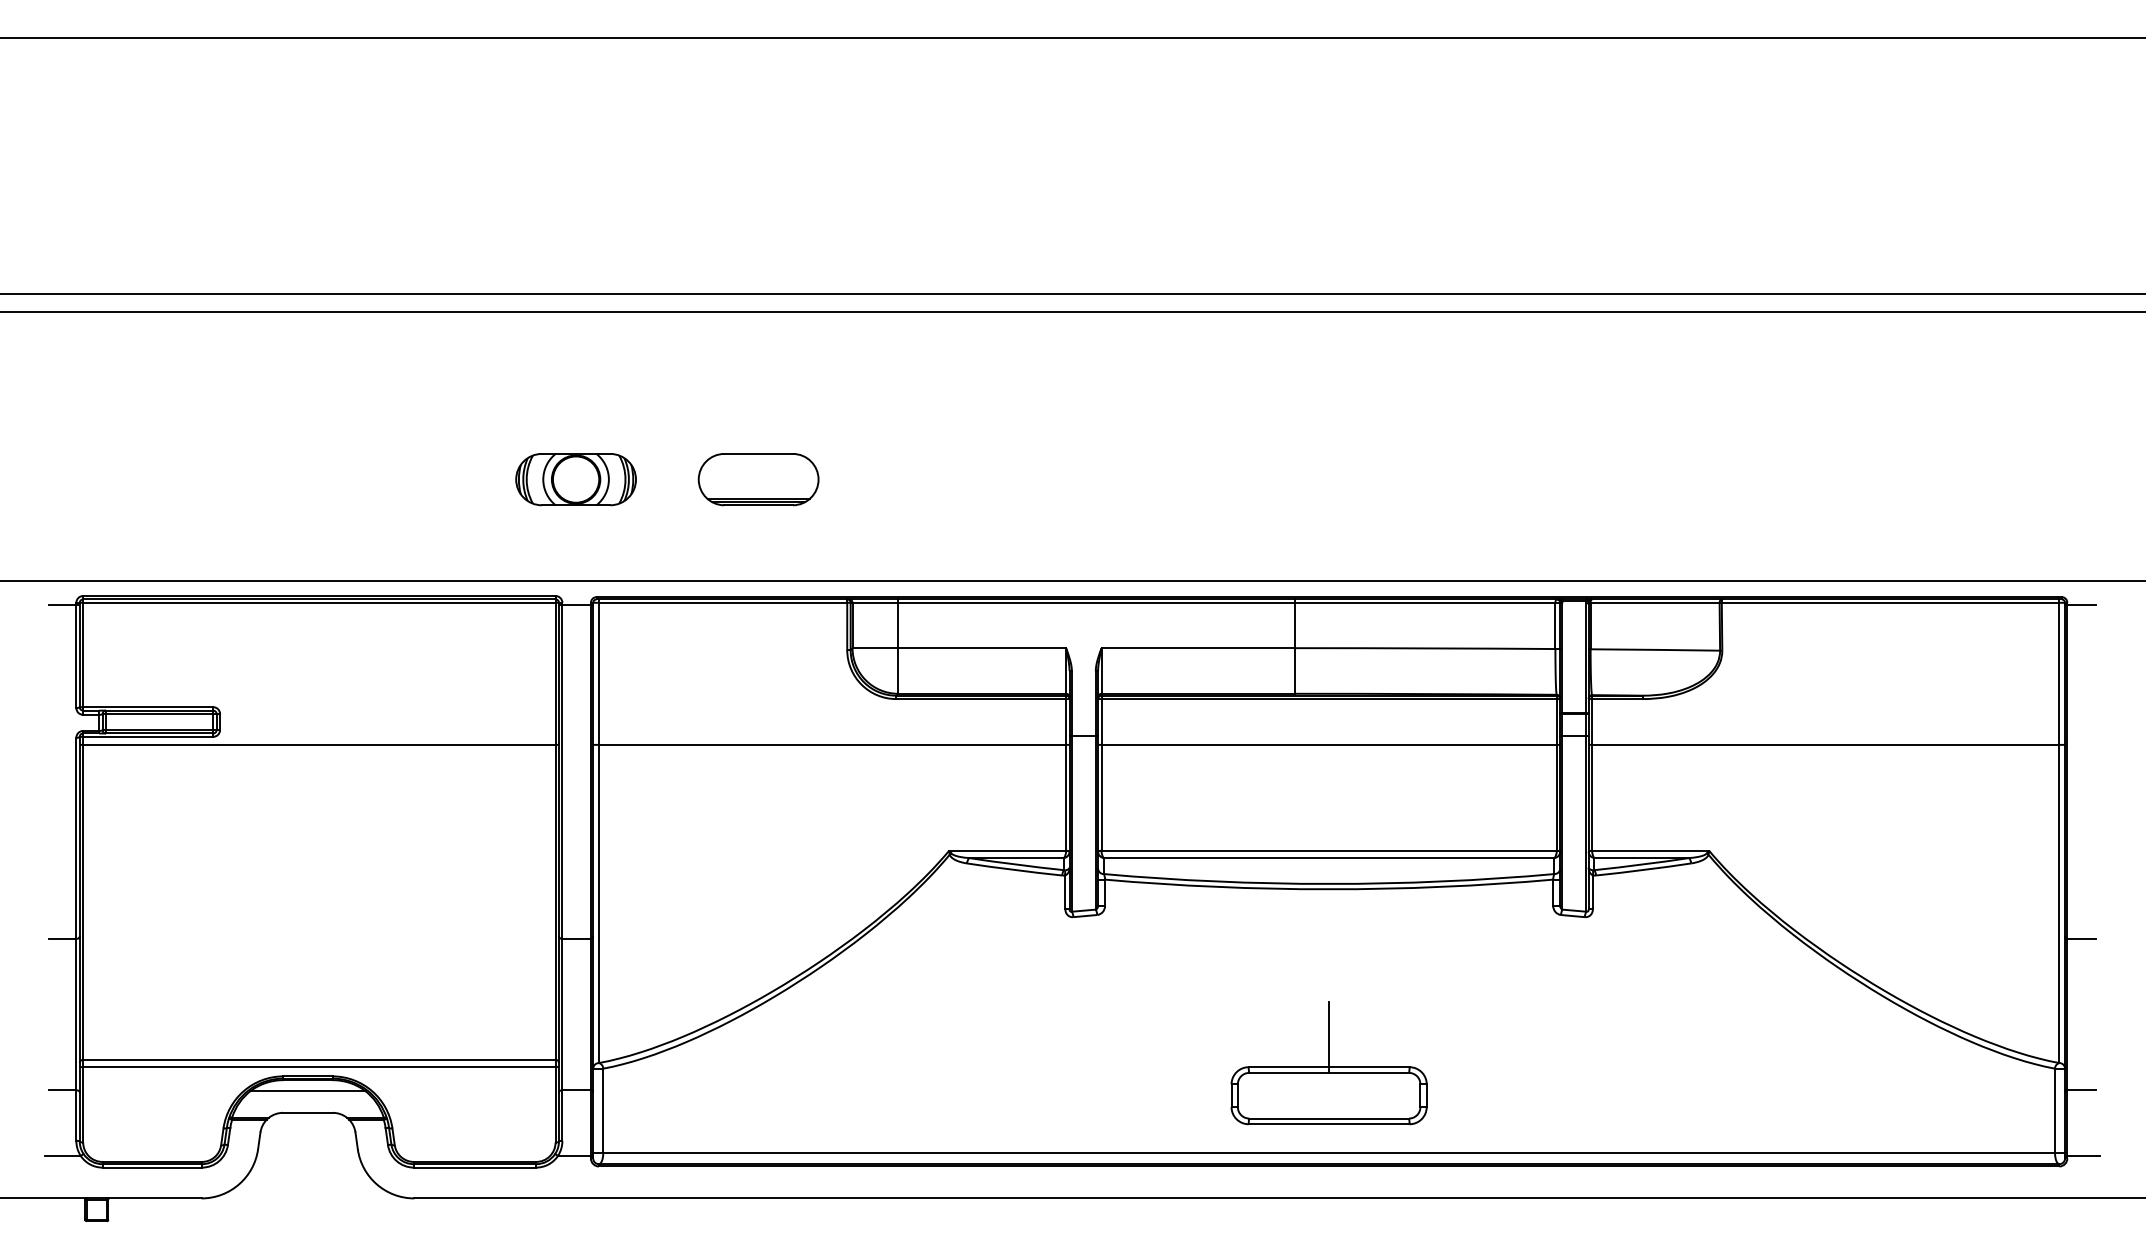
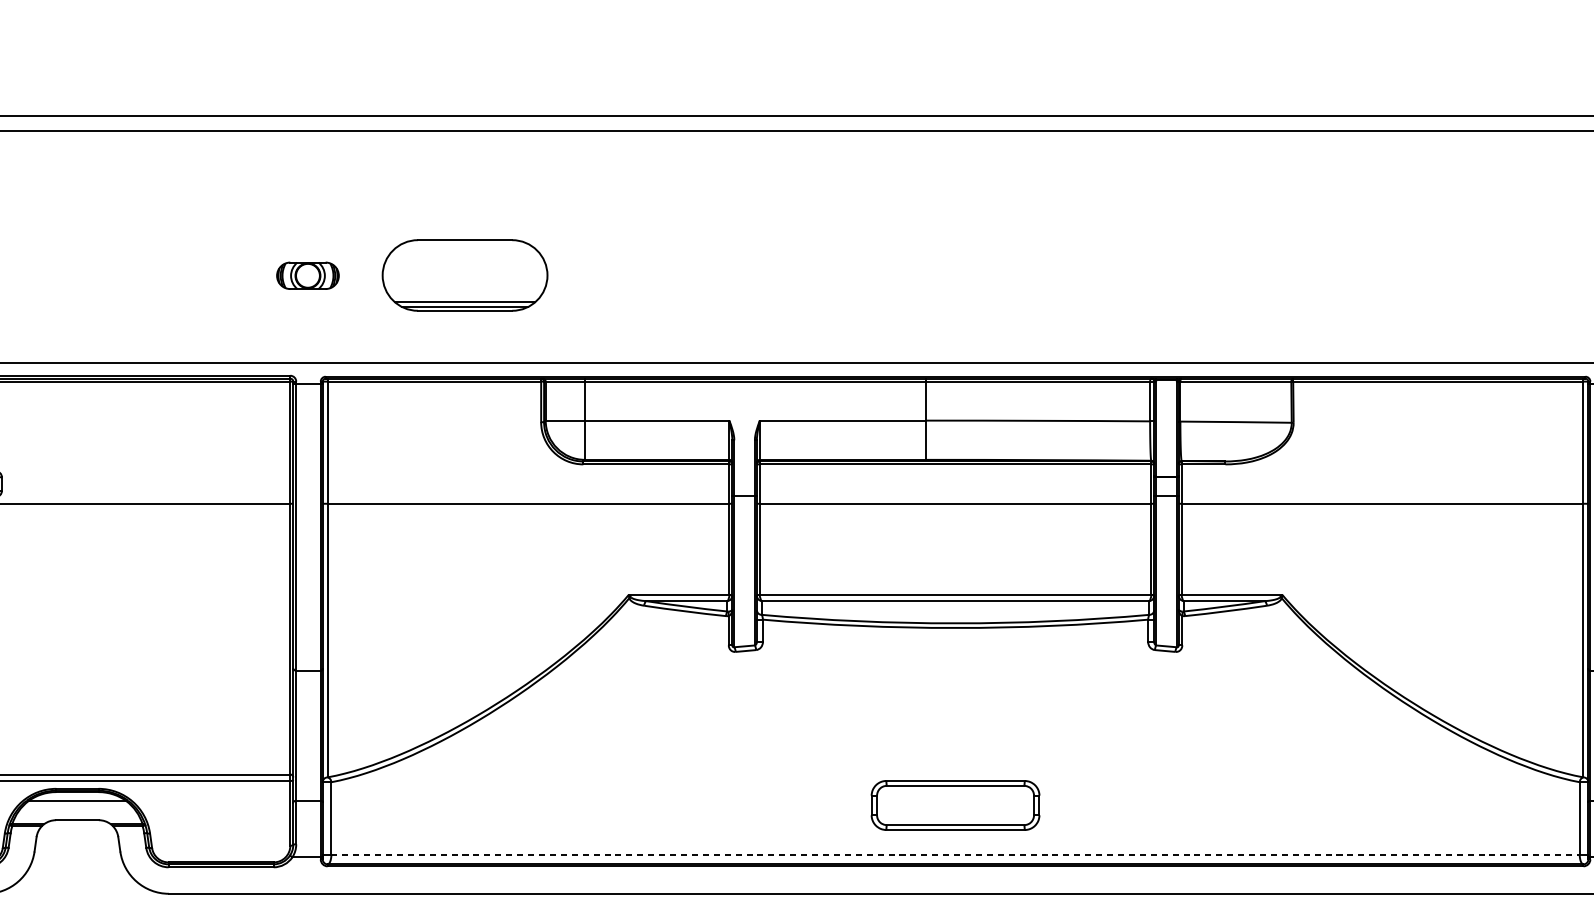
part: (575, 479) -> (307, 275), size x0.6
part: (758, 479) -> (464, 275), size x1.6
line: (1329, 1036) -> (955, 754), removed
line: (1329, 1152) -> (955, 854), solid -> dashed

